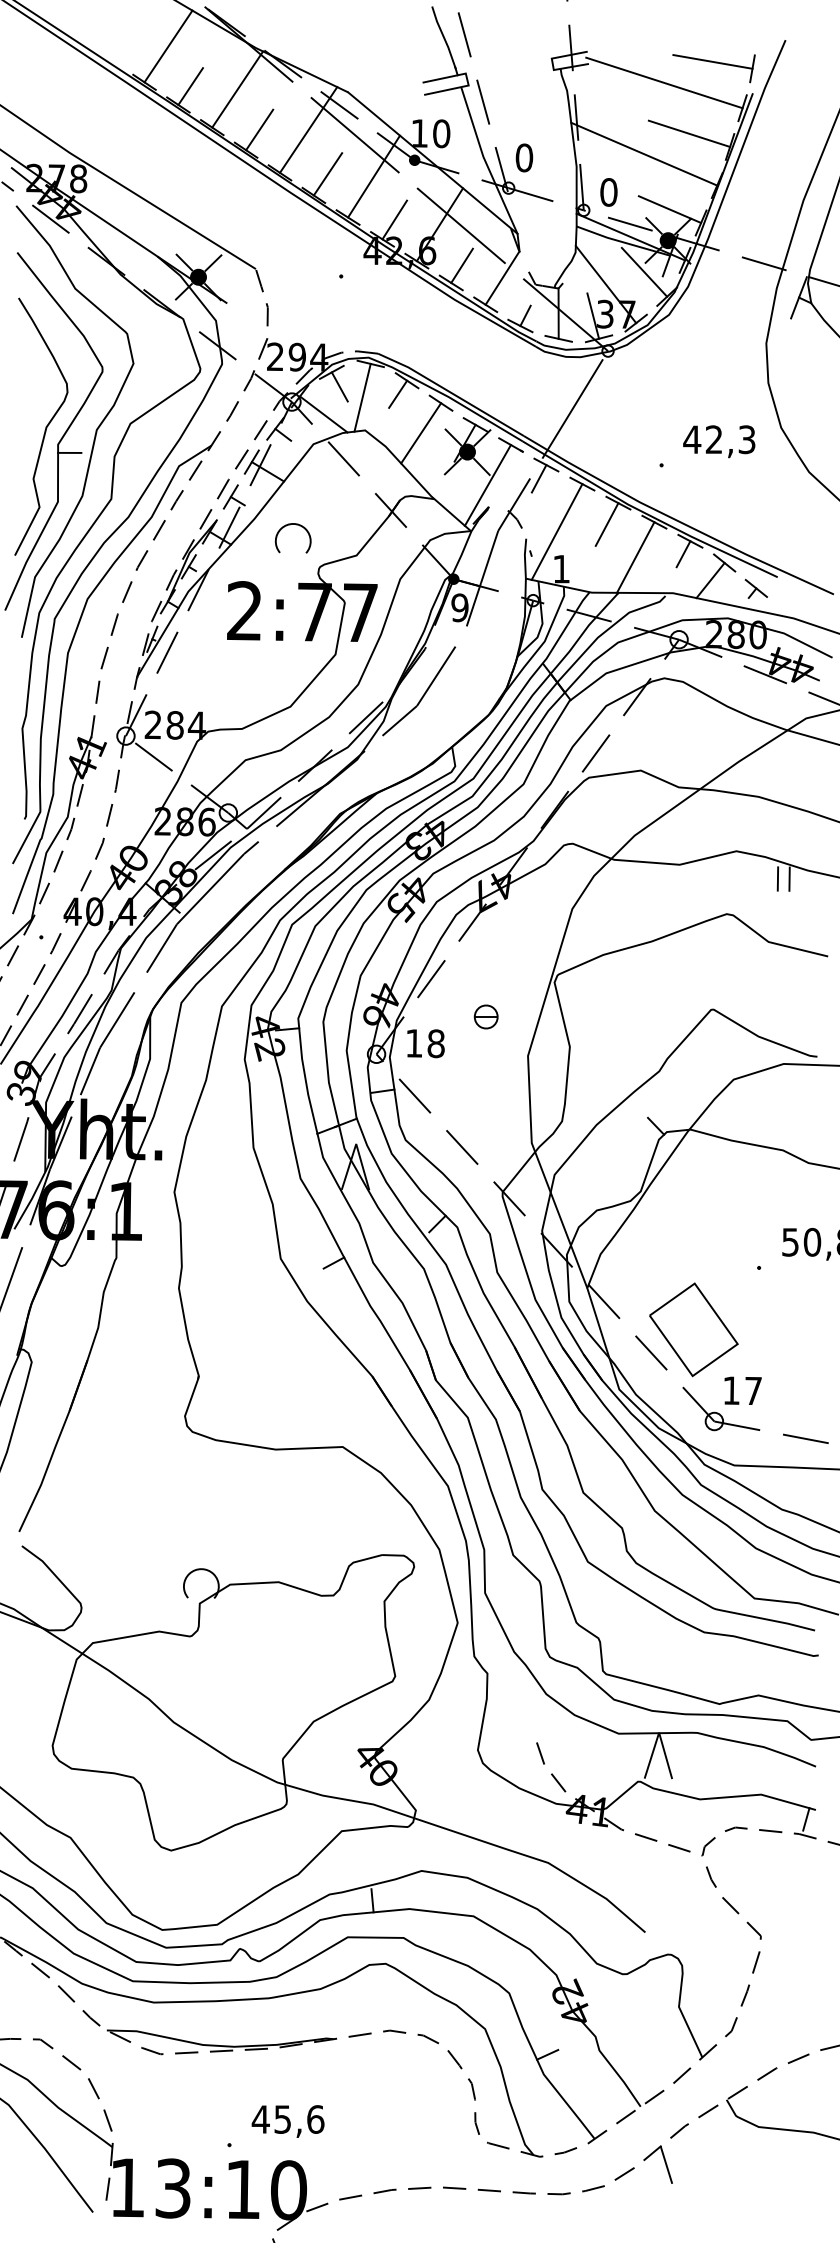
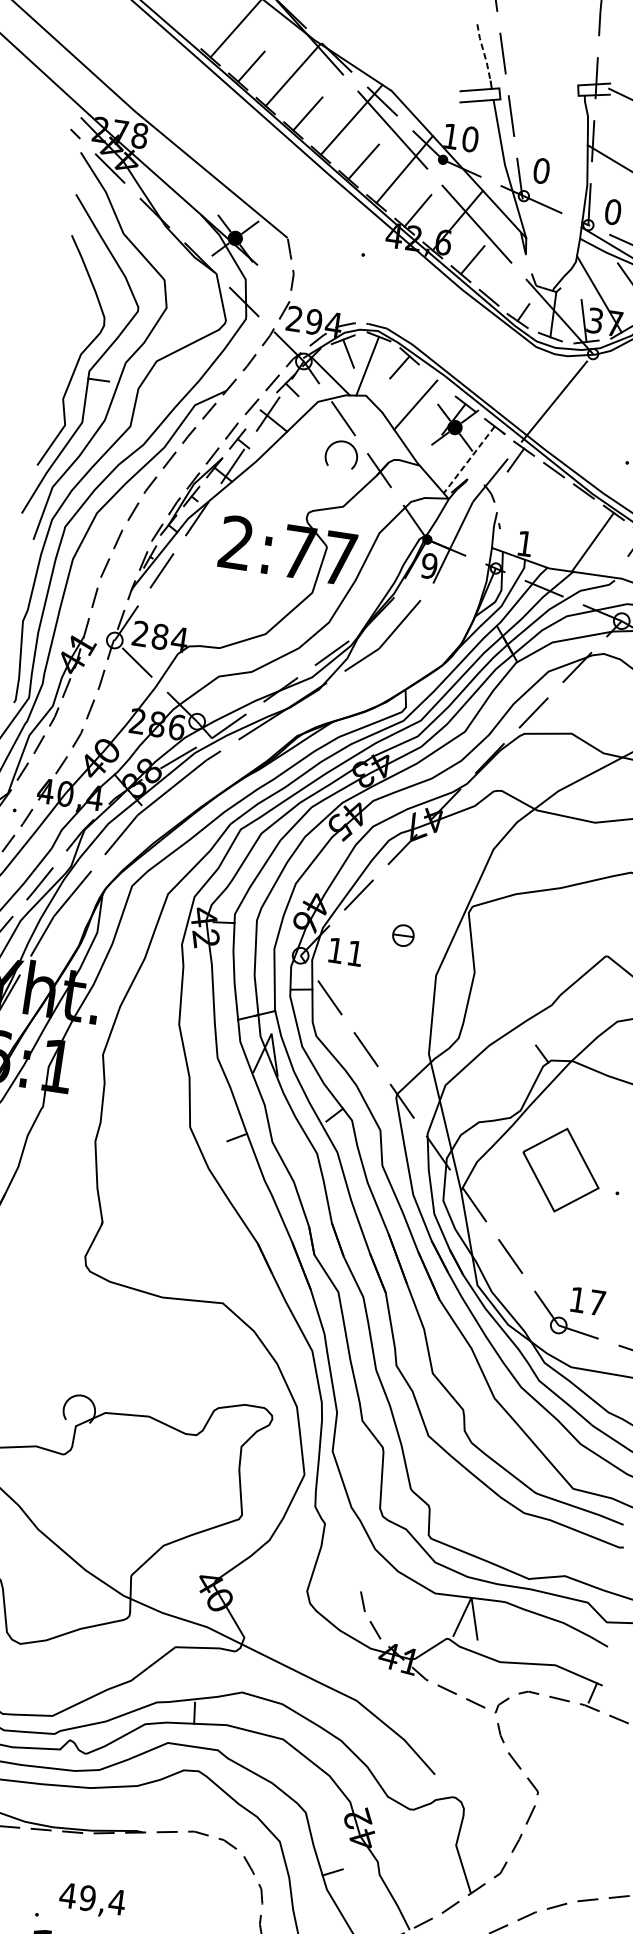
line: (444, 37) -> (484, 53), solid -> dashed
line: (502, 277) -> (507, 275), removed
line: (440, 402) -> (436, 379), removed
line: (251, 461) -> (260, 409), removed
line: (487, 485) -> (468, 459), solid -> dashed
line: (606, 524) -> (570, 509), removed
part: (290, 525) -> (340, 442), moved
line: (556, 531) -> (525, 509), removed
text: (435, 1043) -> (354, 953), 18 -> 11
part: (693, 1329) -> (560, 1169), moved
text: (299, 2119) -> (102, 1900), 45,6 -> 49,4

